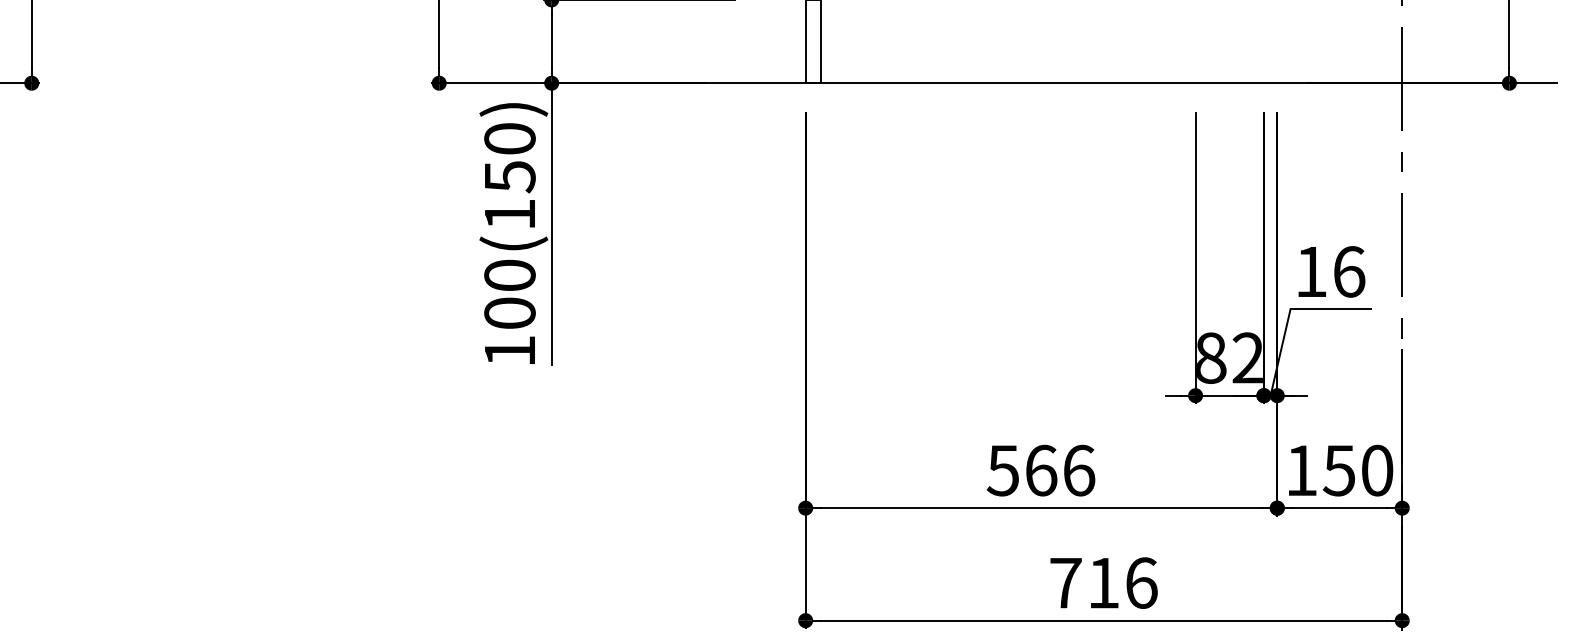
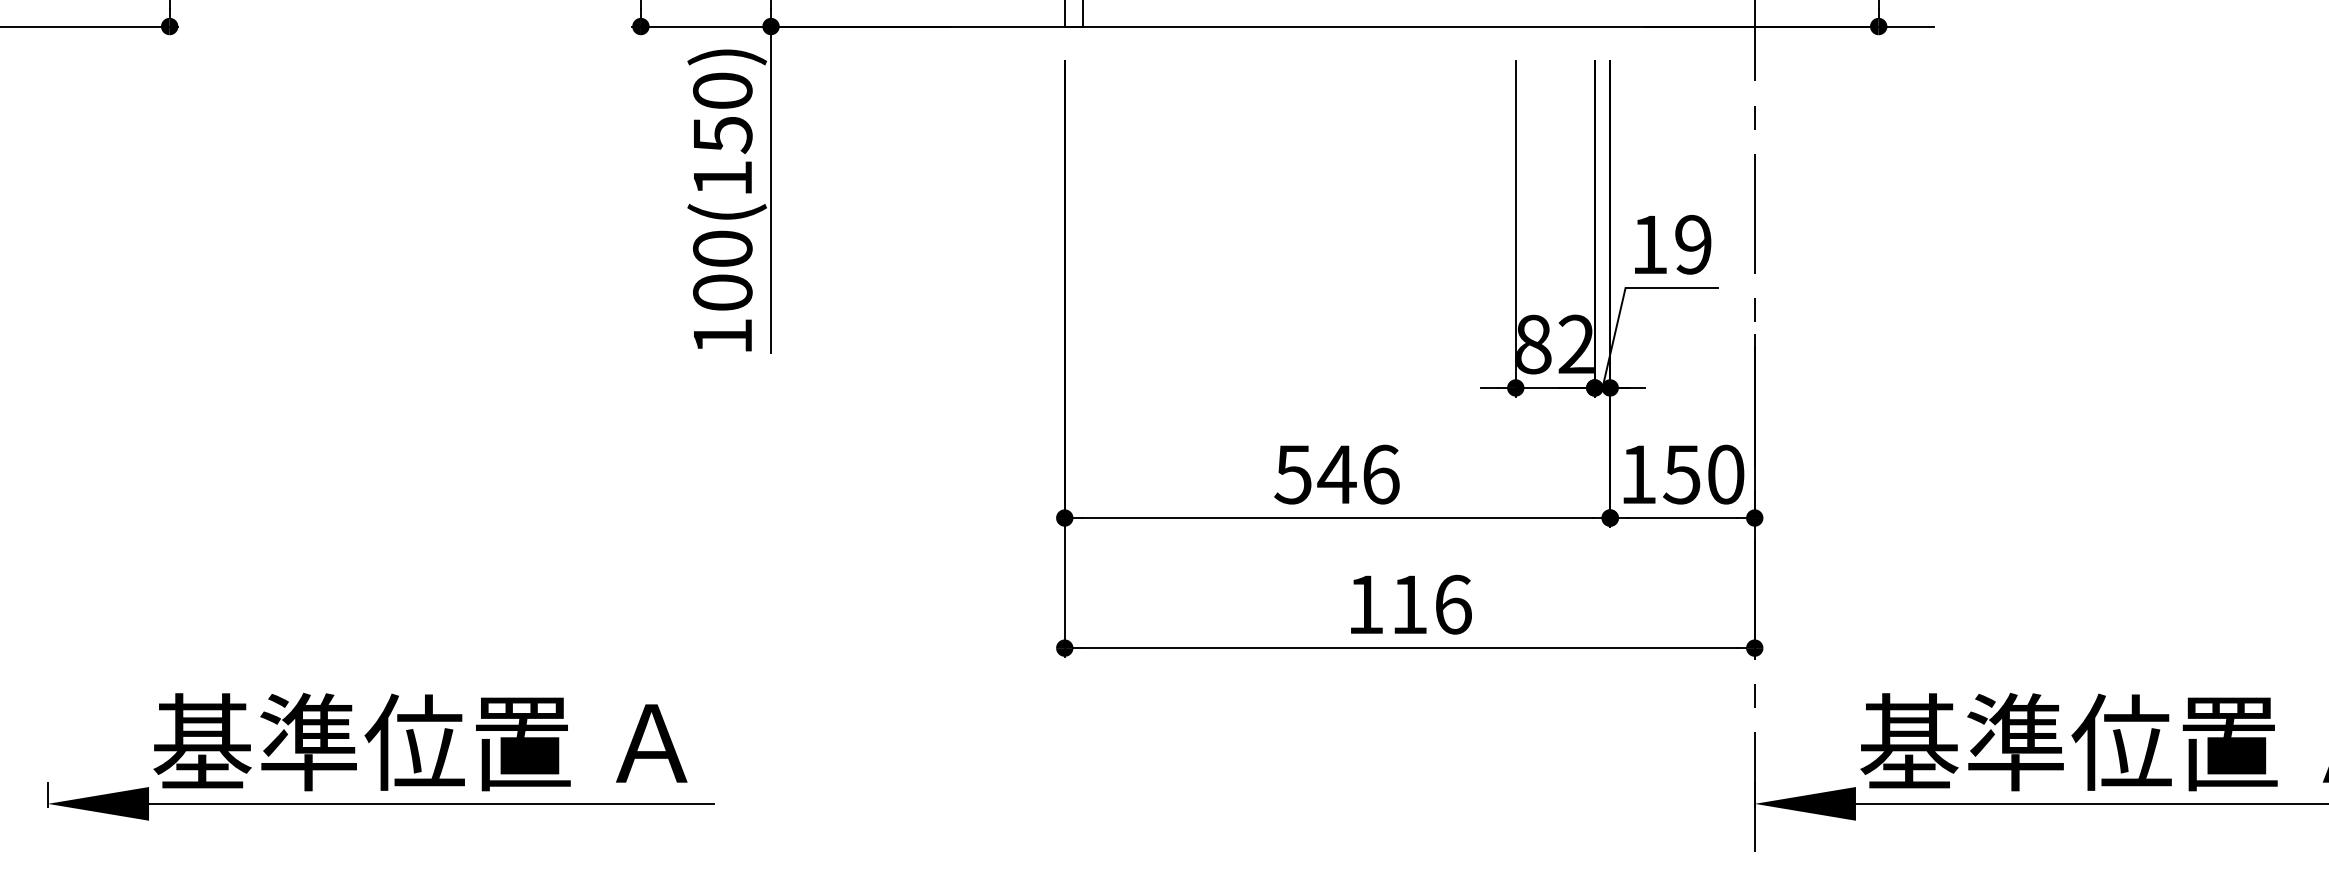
text: (1349, 271) -> (1693, 244), 16 -> 19
text: (1040, 470) -> (1336, 474), 566 -> 546
text: (1066, 582) -> (1366, 604), 716 -> 116

